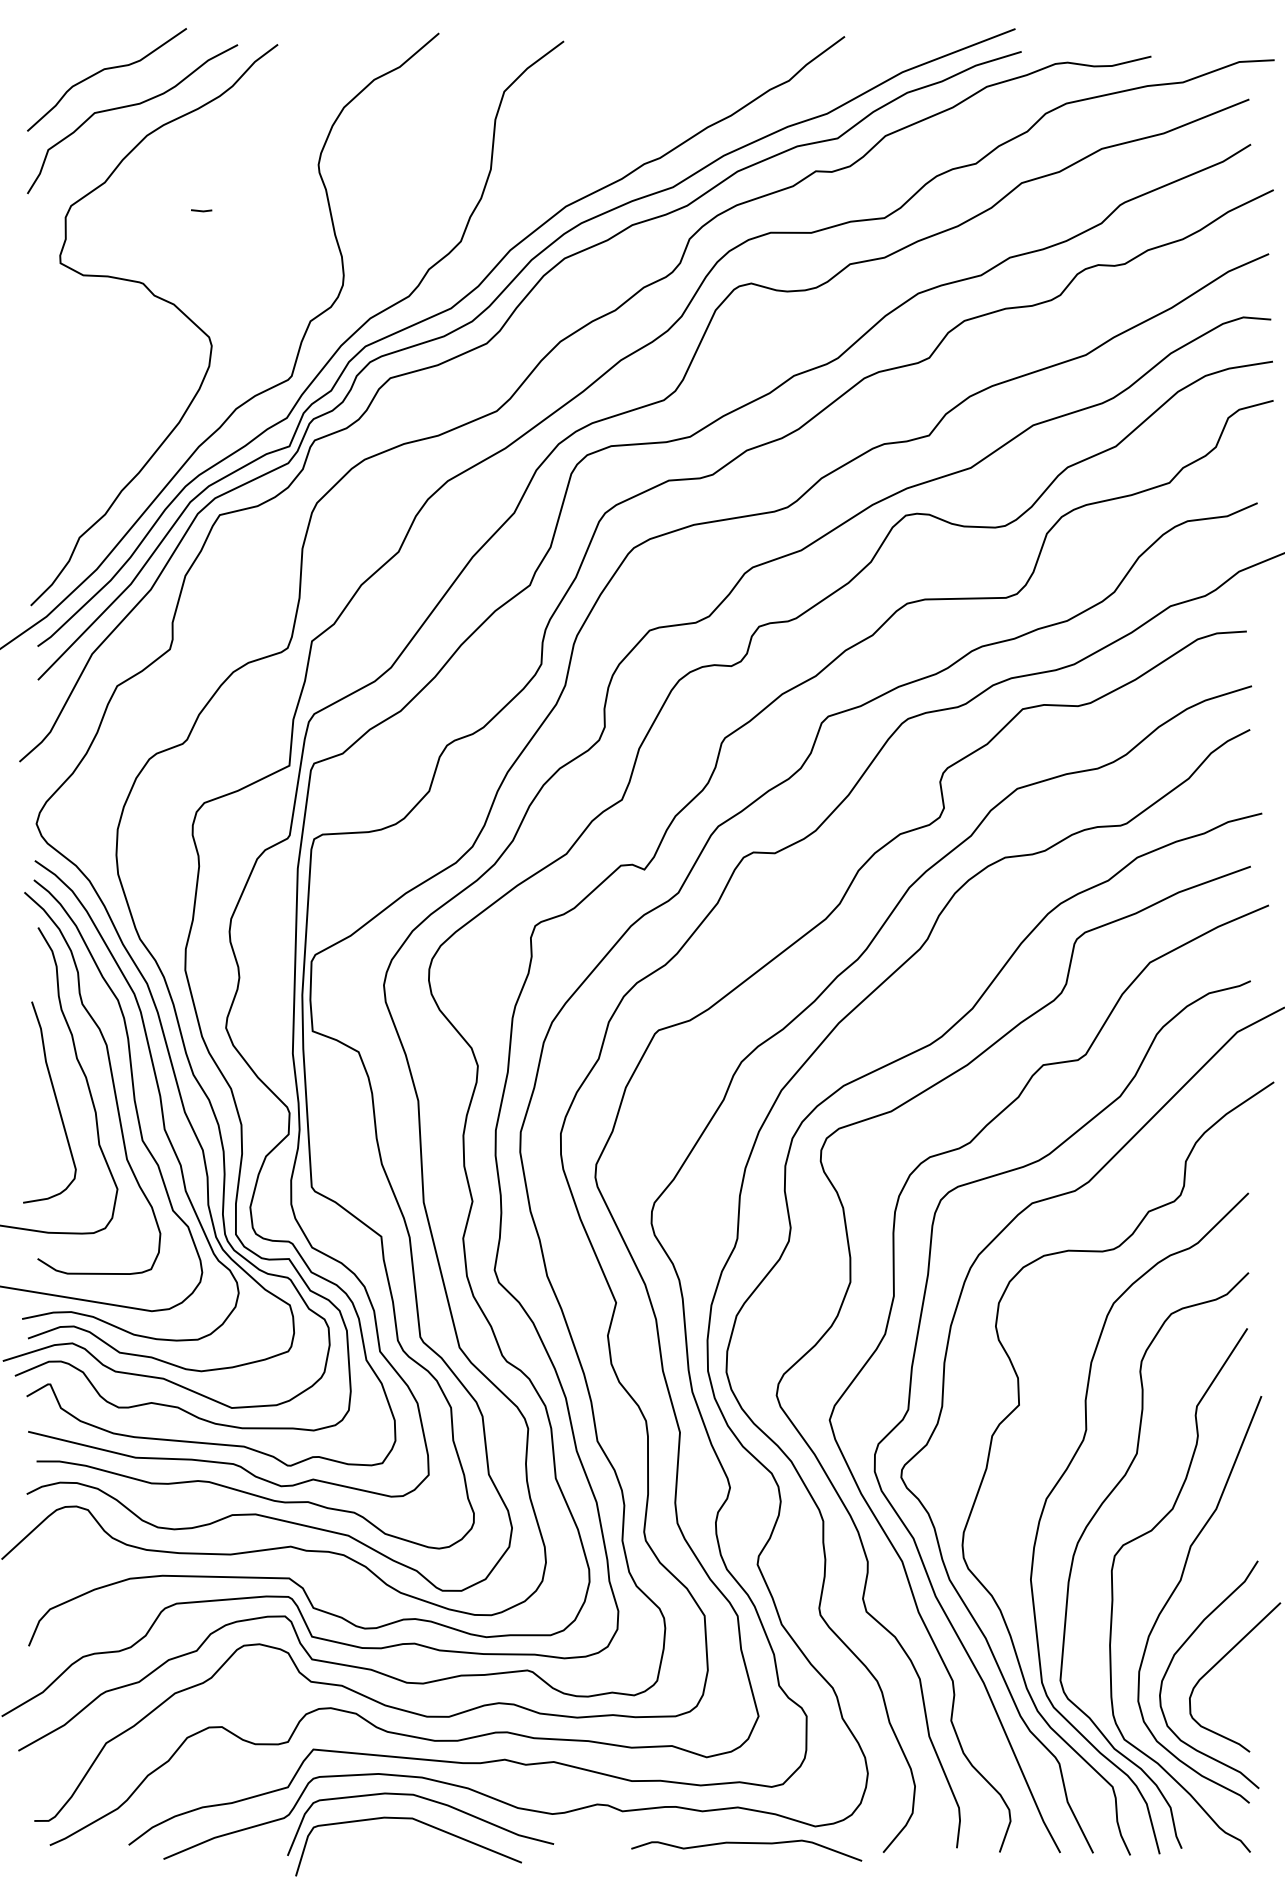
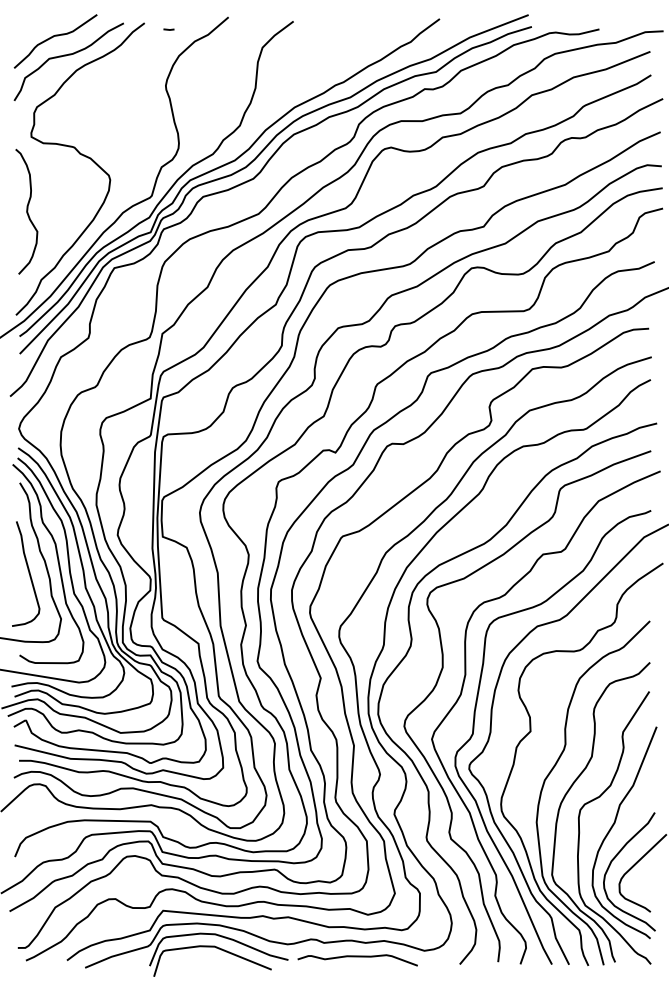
line: (200, 210) -> (168, 29), moved
curve: (50, 406) -> (26, 211), added
curve: (746, 1845) -> (357, 957), moved

